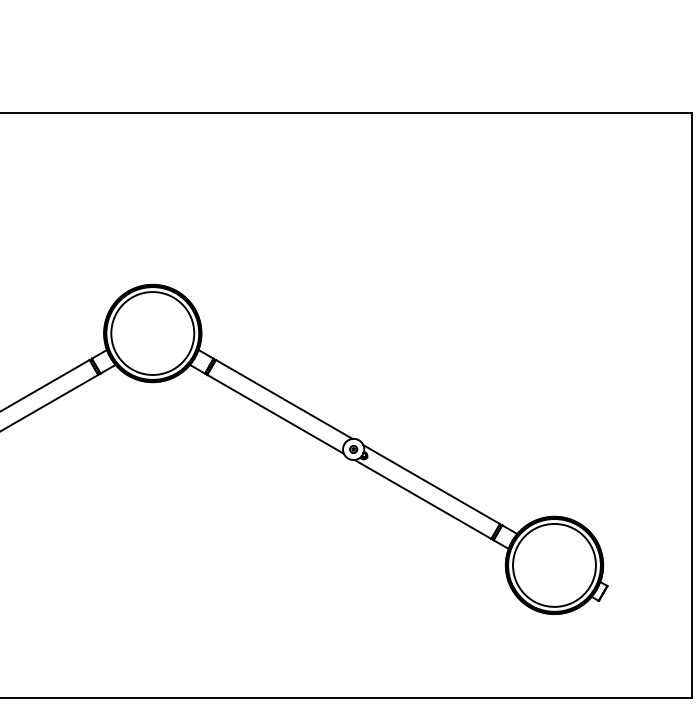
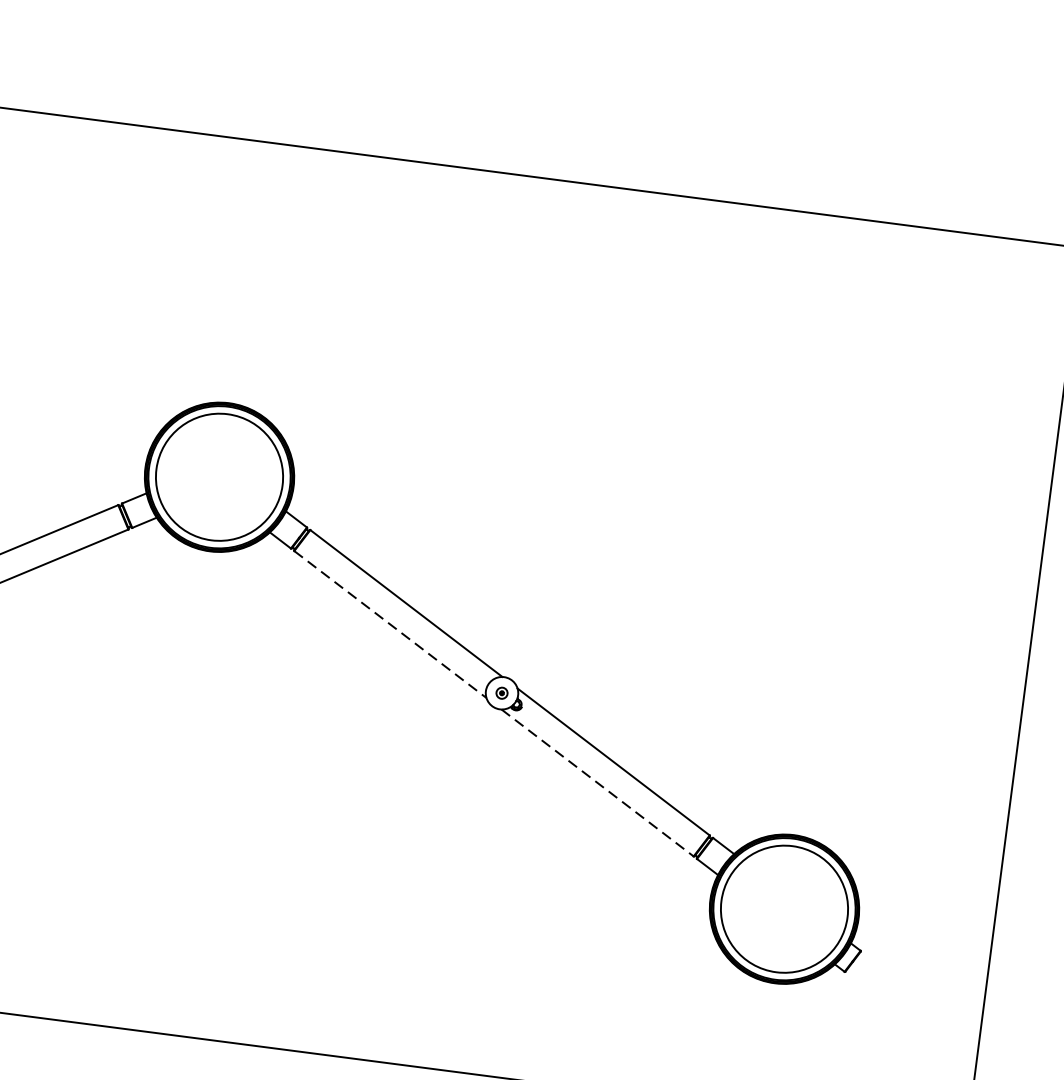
line: (275, 414) -> (390, 624), solid -> dashed
line: (423, 499) -> (598, 783), solid -> dashed

